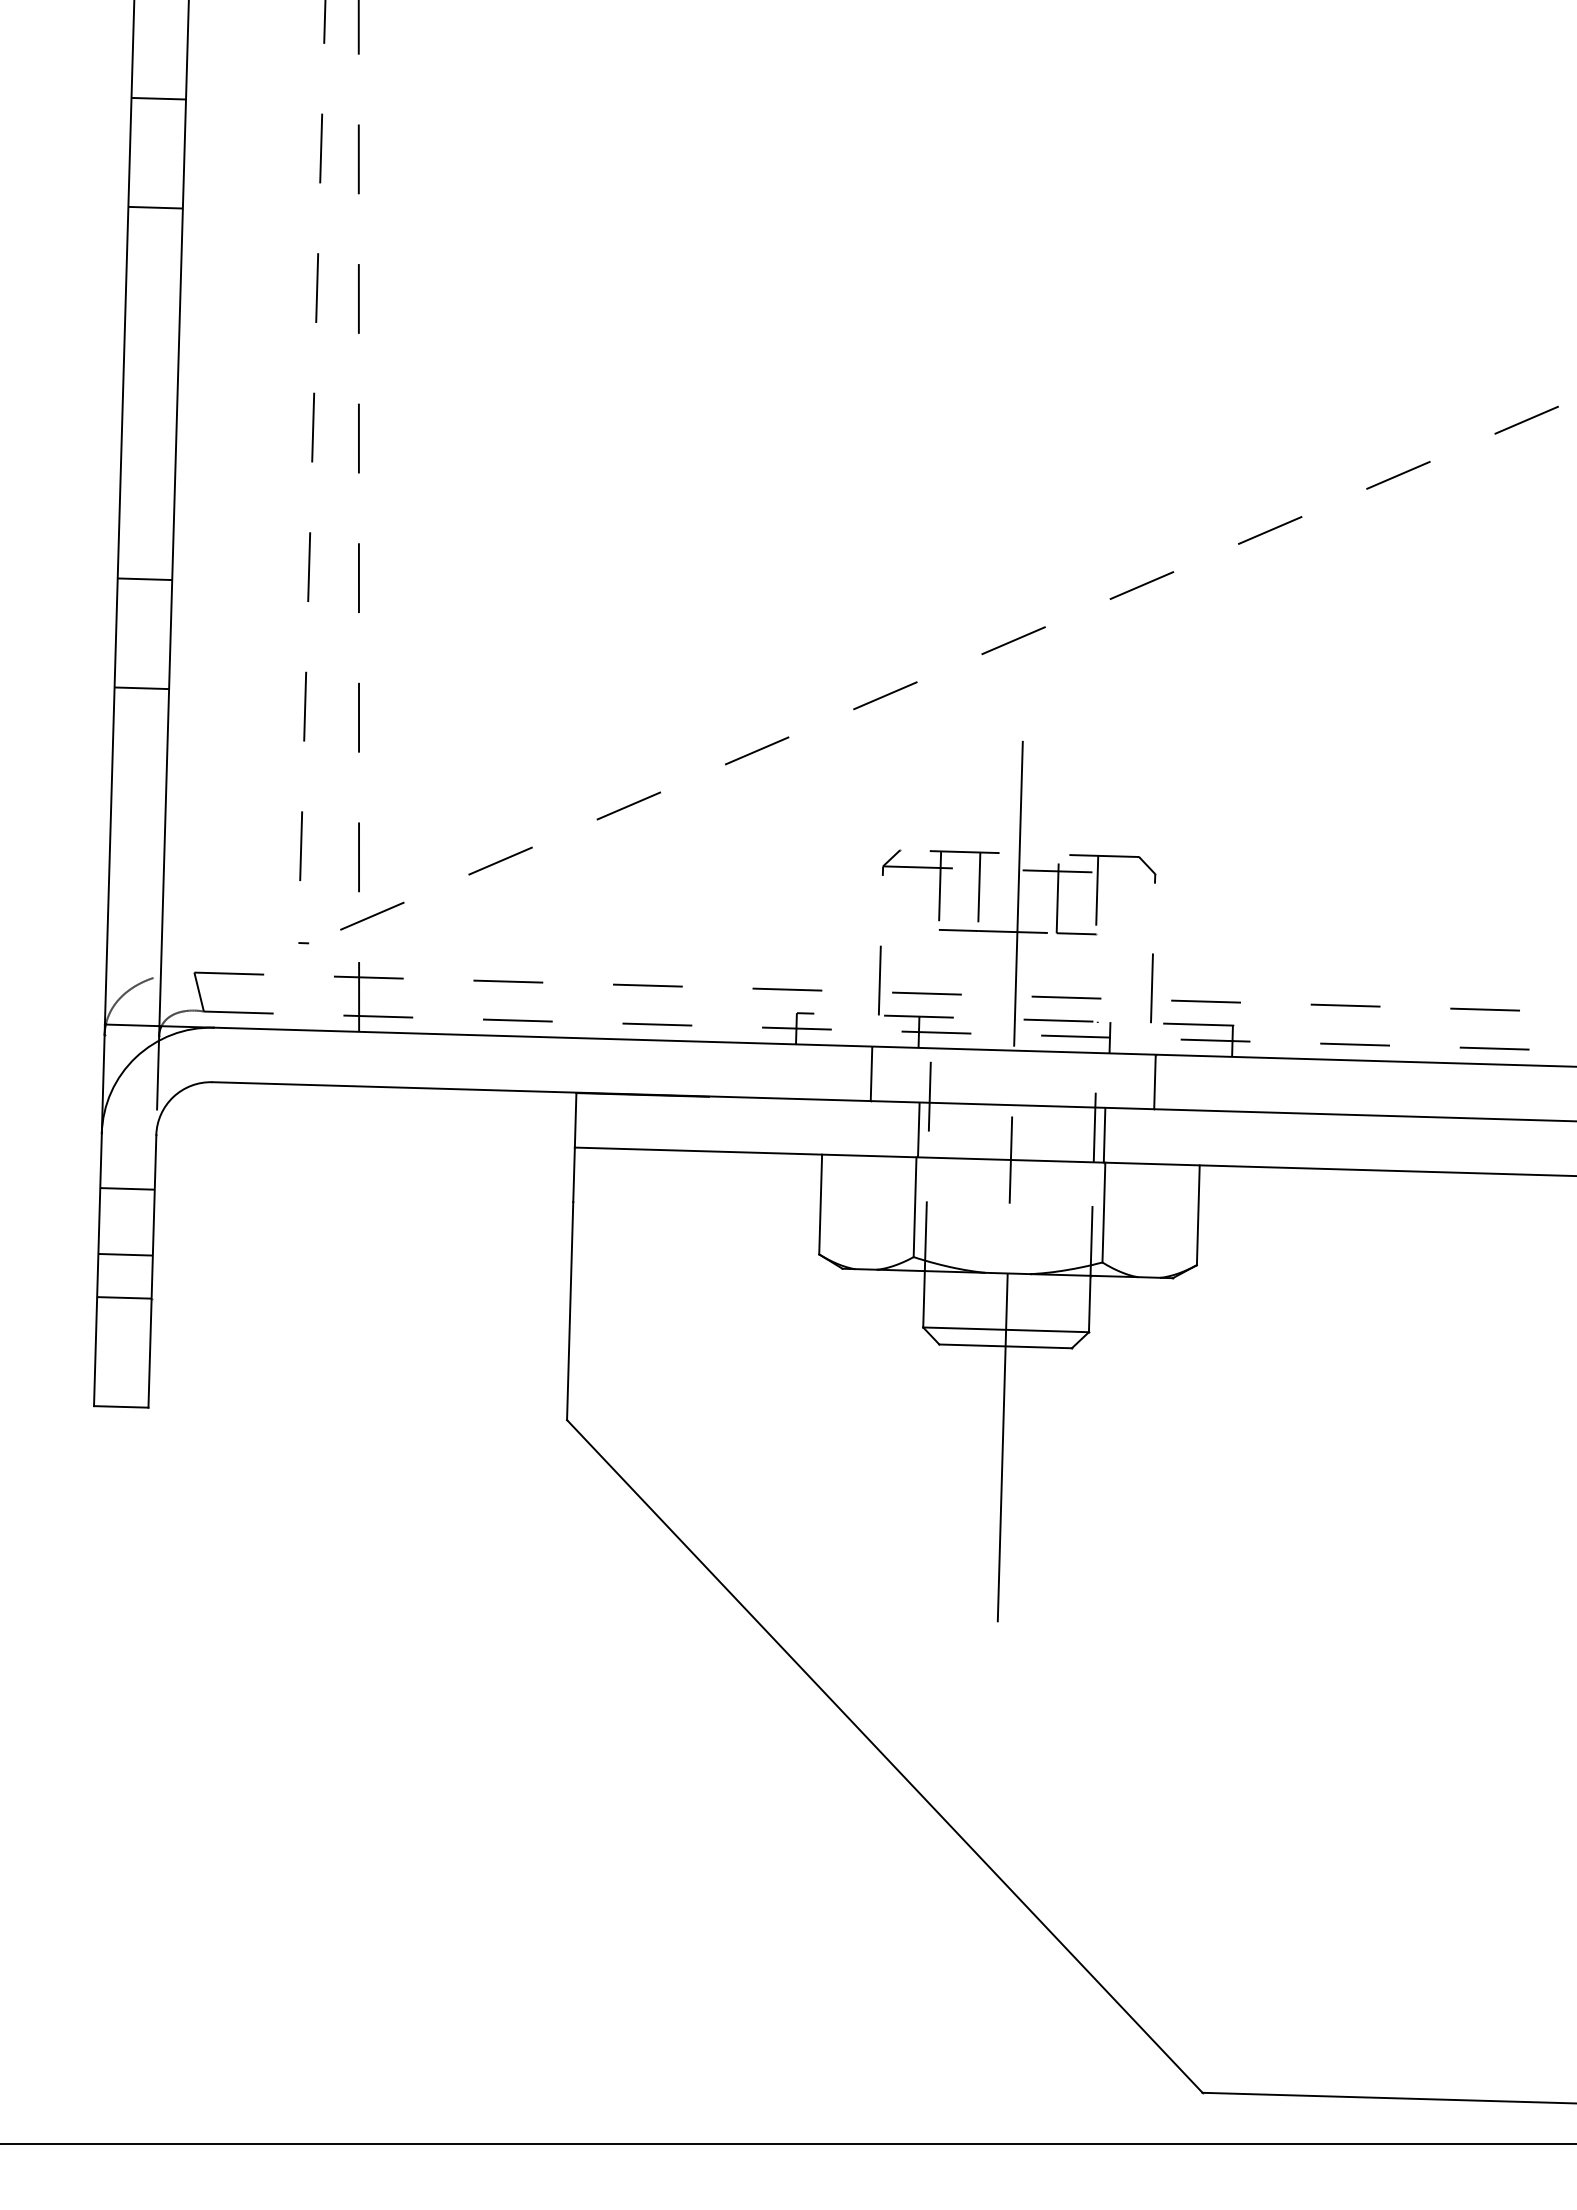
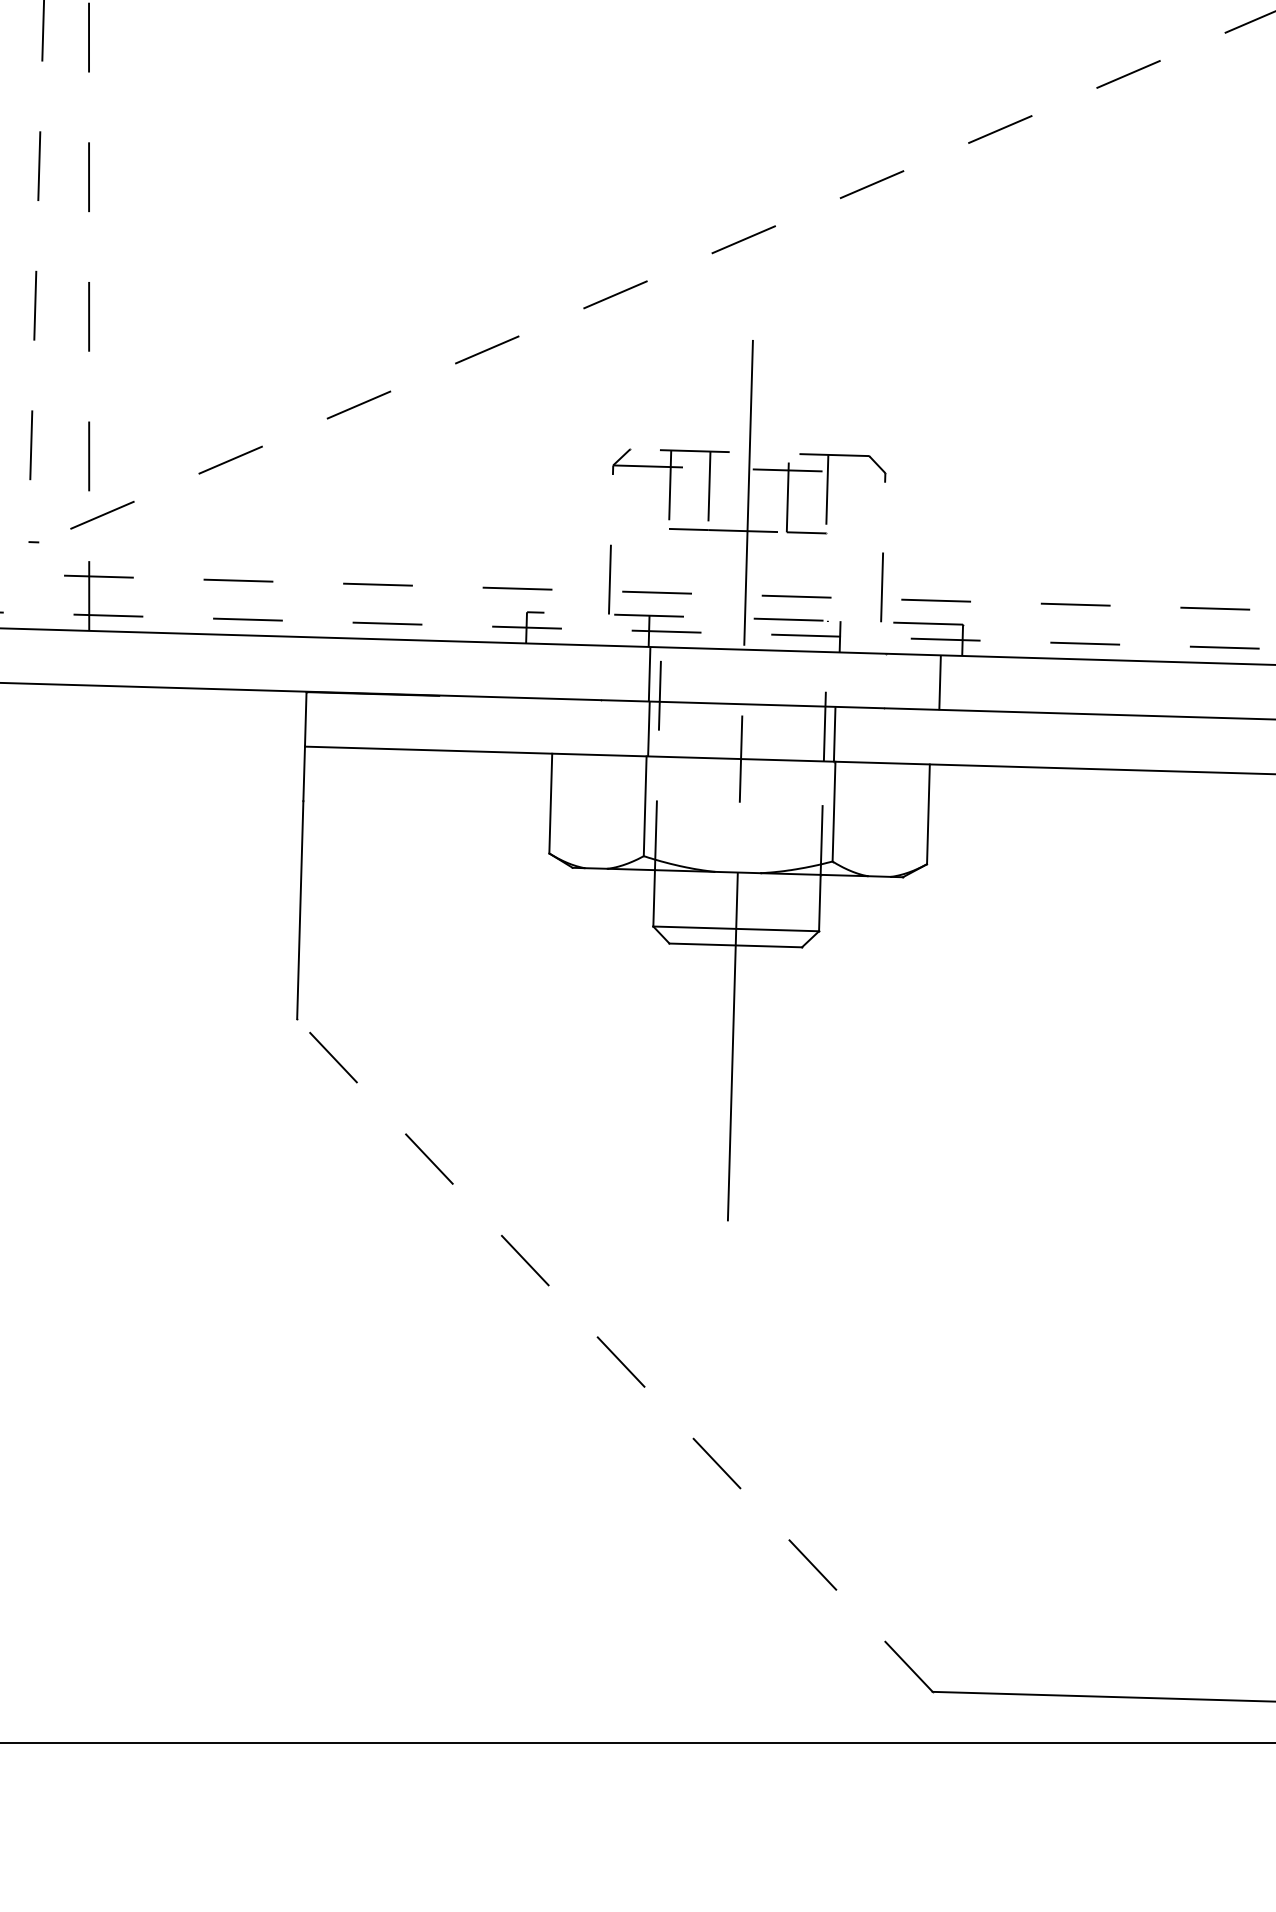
line: (871, 1073) -> (649, 673), moved
line: (1154, 1081) -> (939, 682), moved
line: (884, 1756) -> (614, 1355), solid -> dashed

